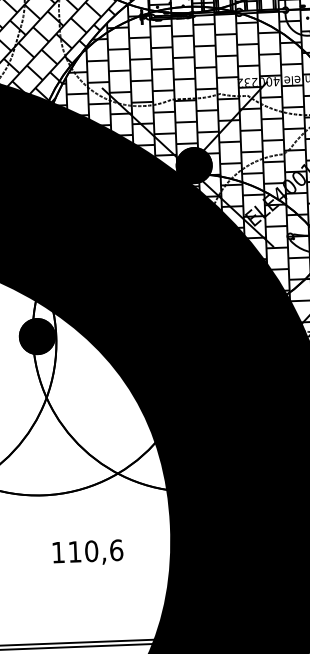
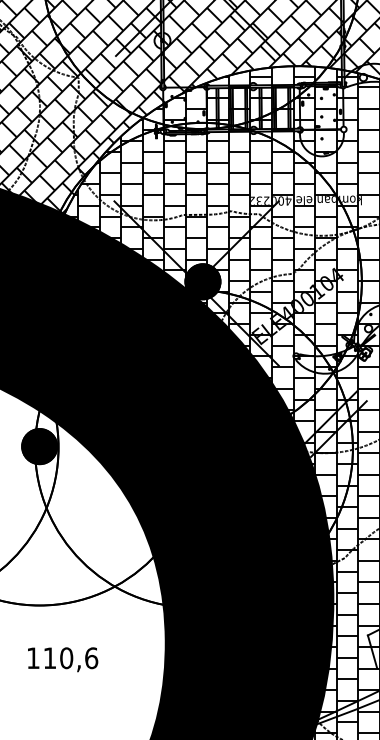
text: (88, 552) -> (63, 659), moved

